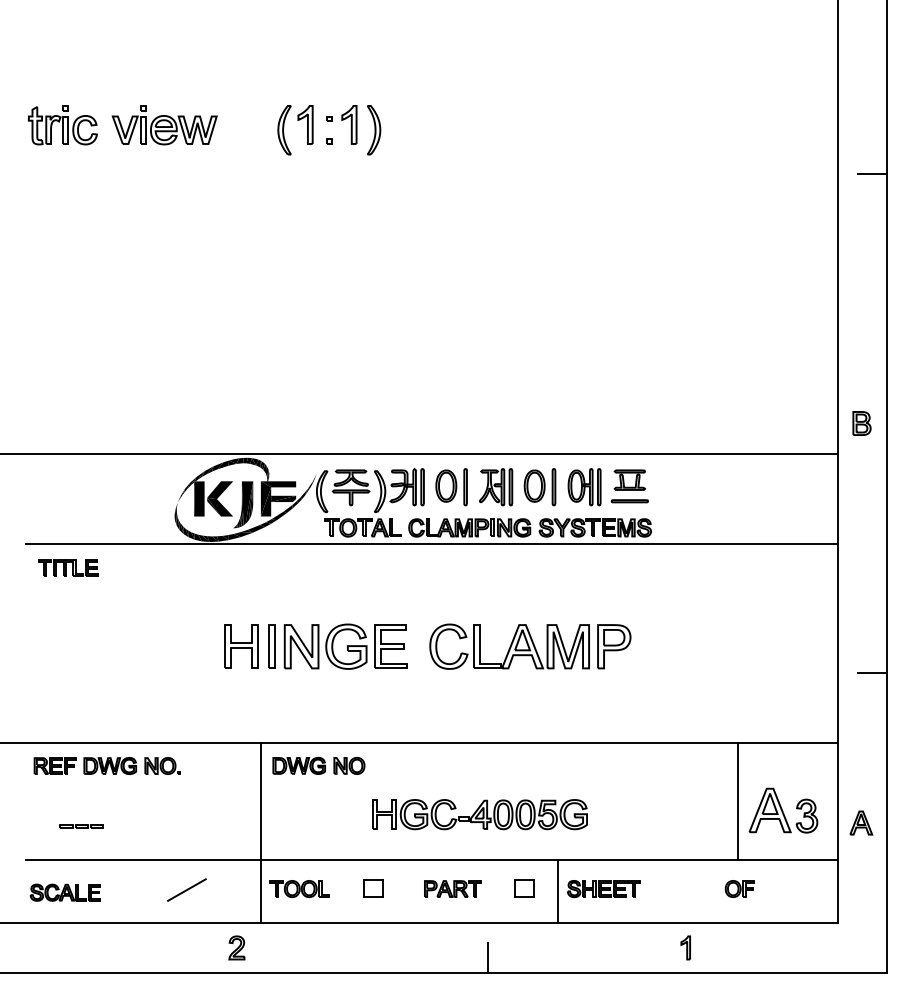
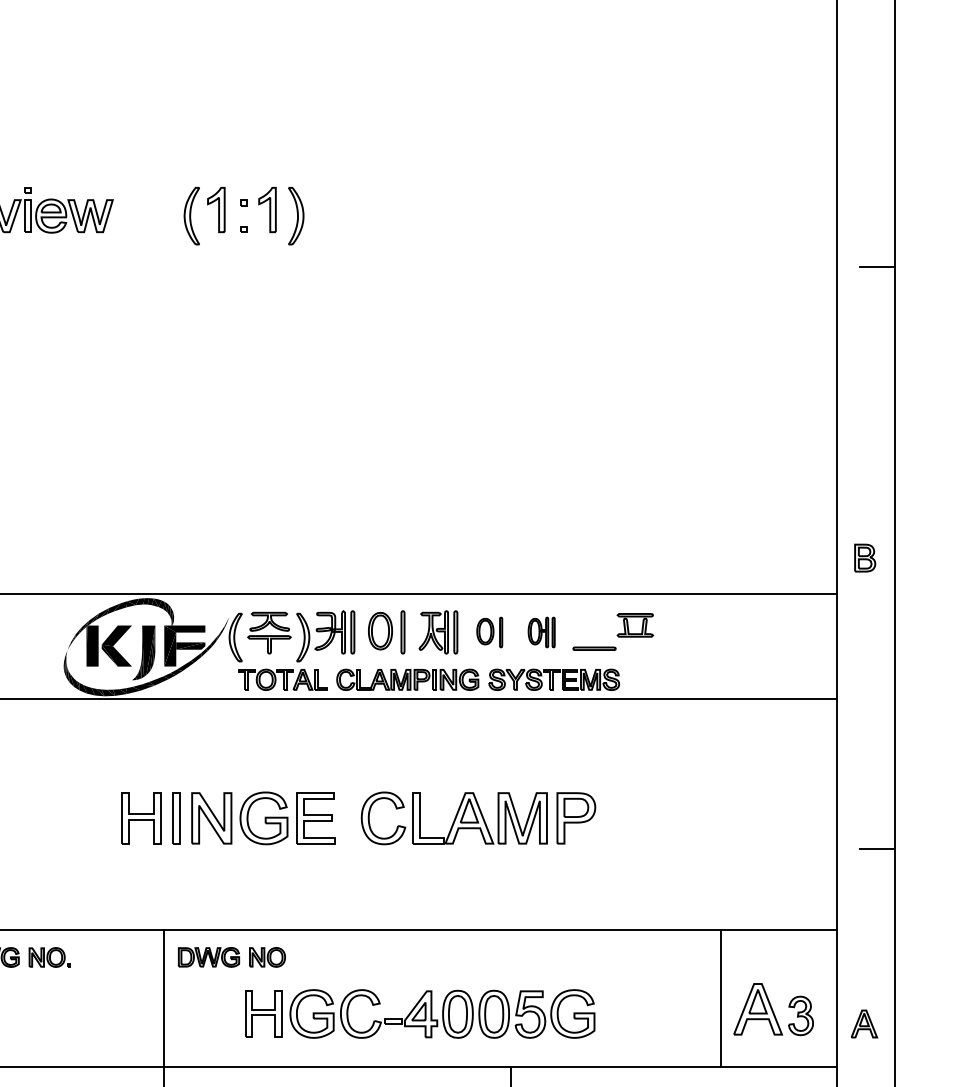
part: (629, 479) -> (634, 624), moved
part: (539, 487) -> (489, 632), size x0.7
part: (584, 487) -> (541, 632), size x0.7
part: (479, 814) -> (419, 1014), size x1.4

